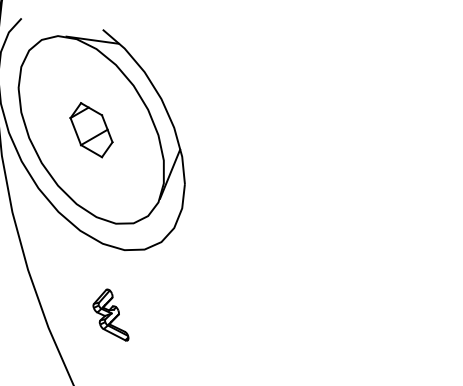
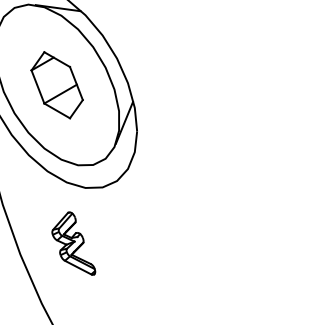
part: (91, 129) -> (57, 84), size x1.43
part: (110, 314) -> (73, 243), size x1.43

